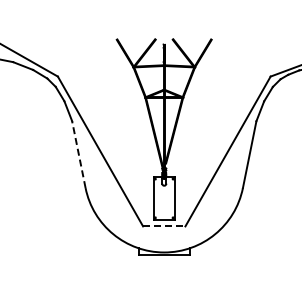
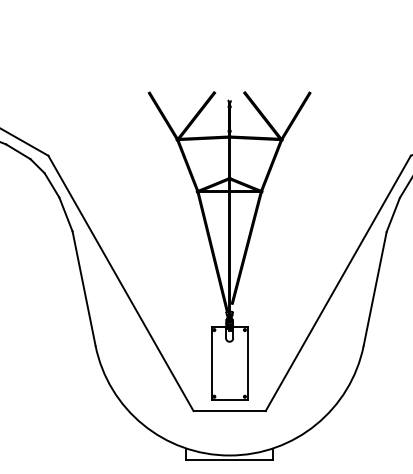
line: (78, 154) -> (83, 288), dashed -> solid
line: (164, 226) -> (230, 411), dashed -> solid

